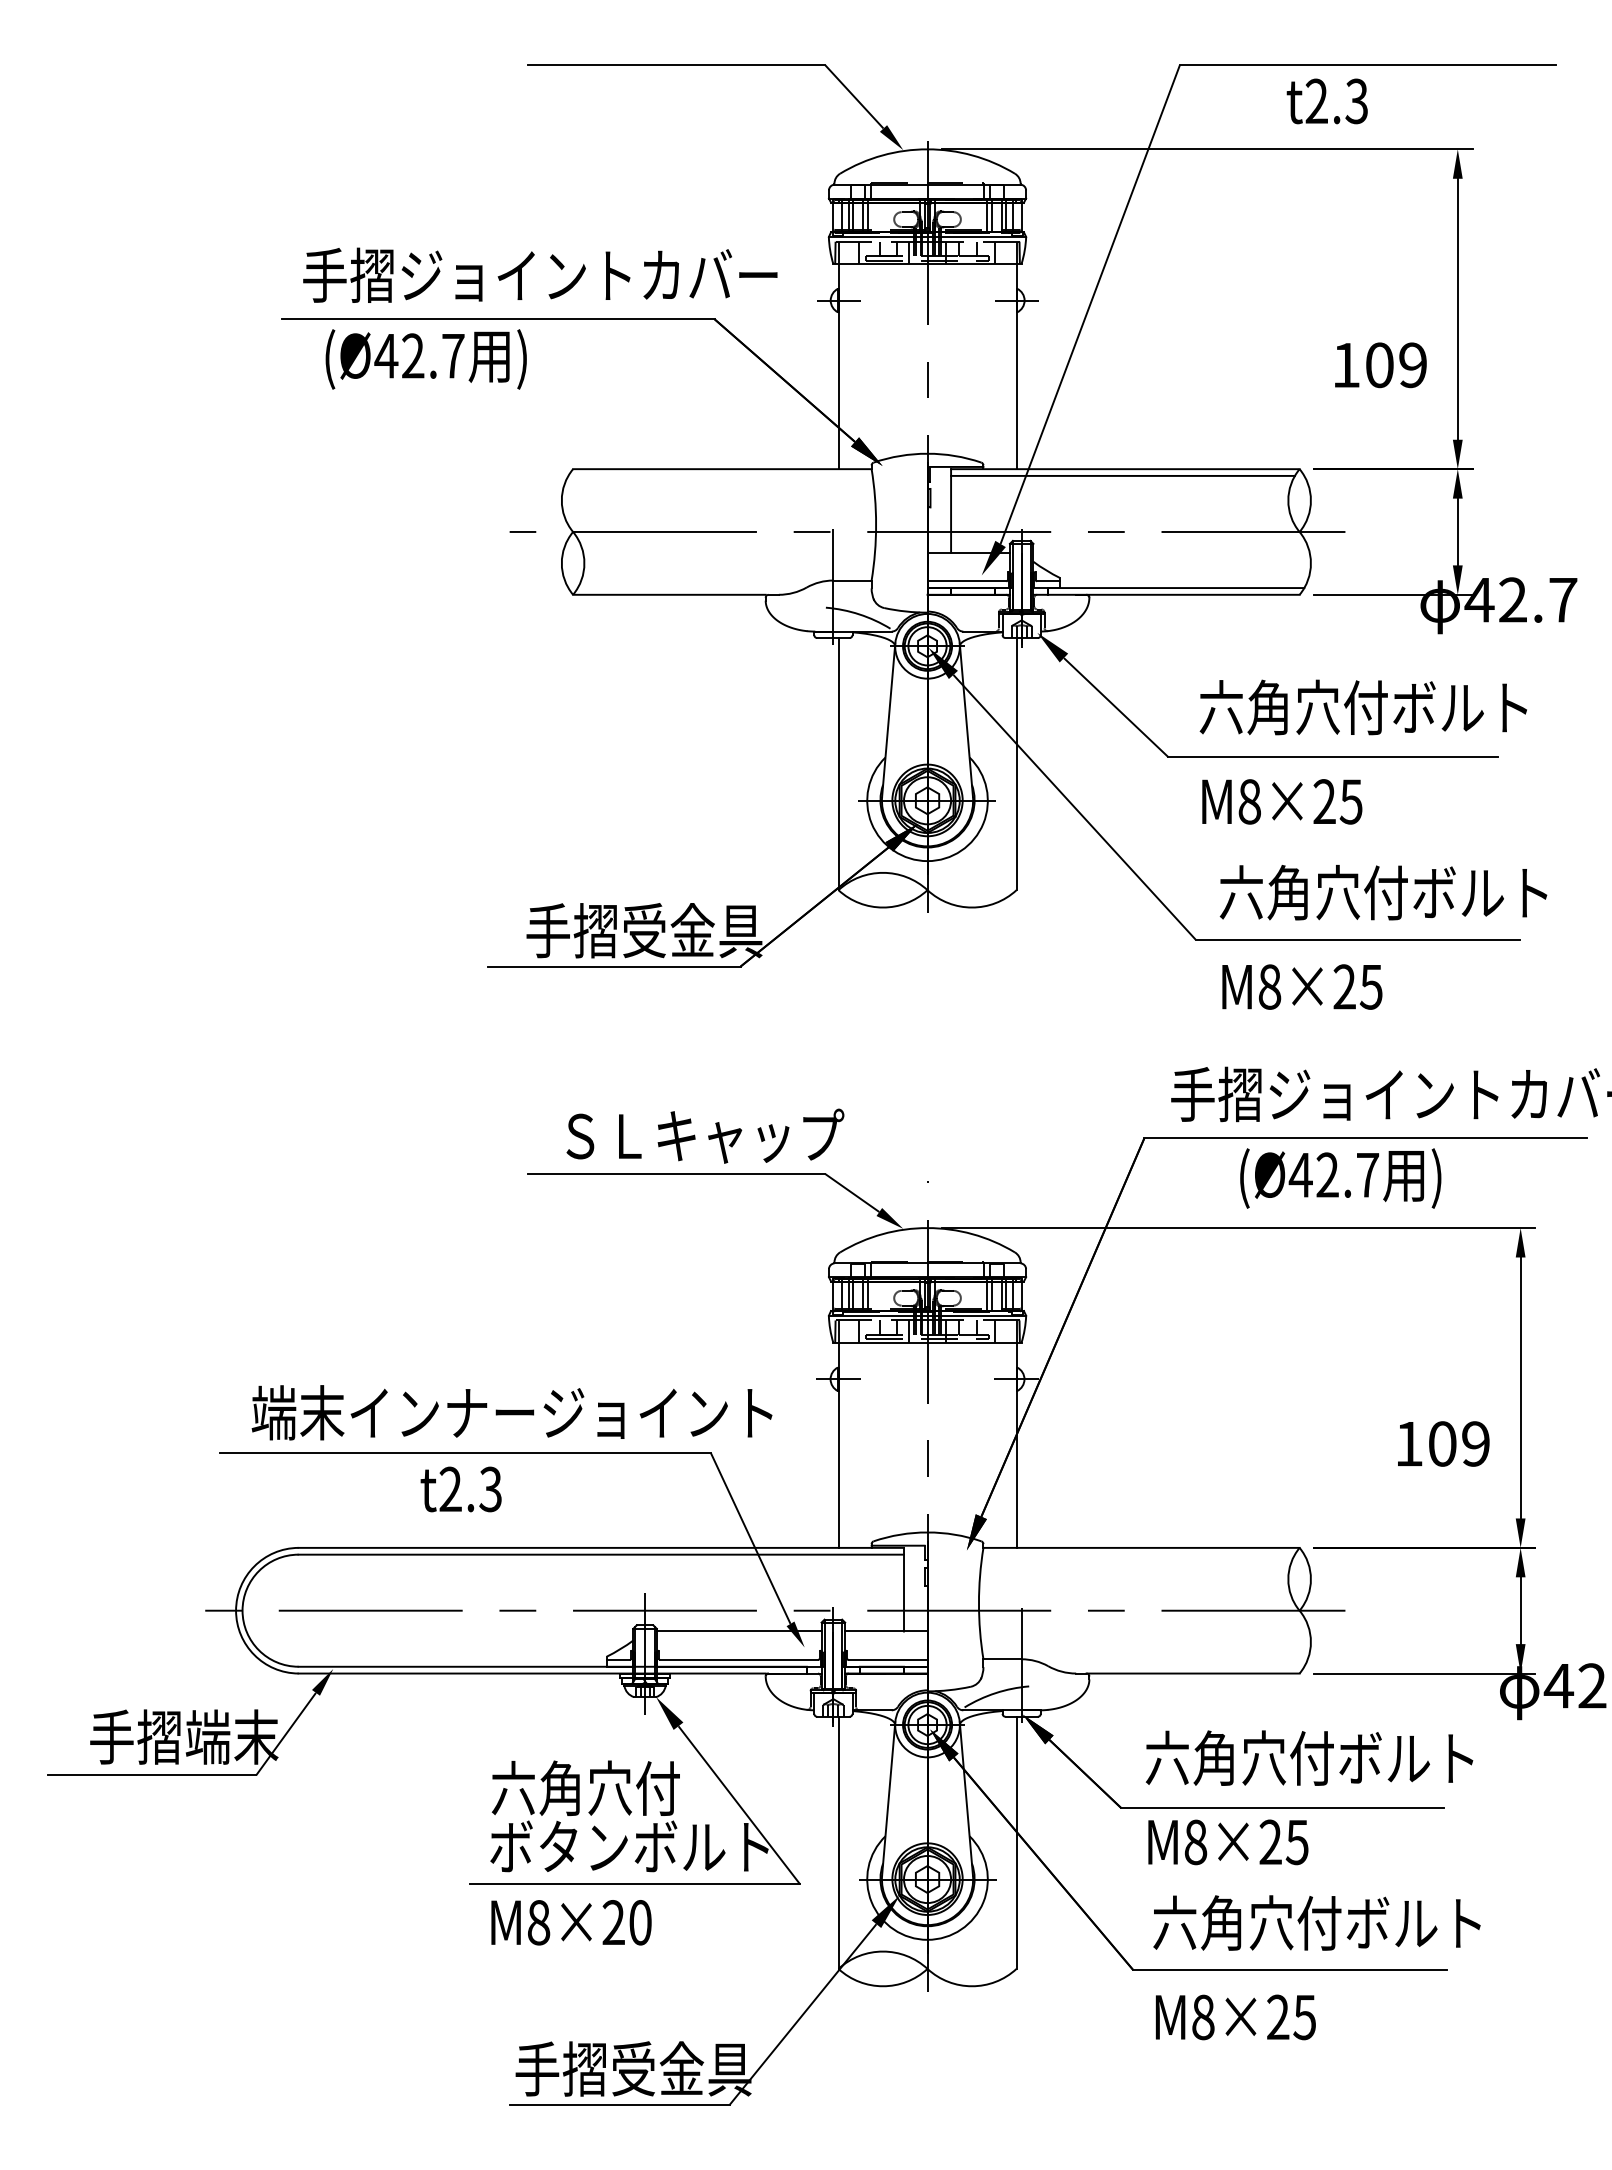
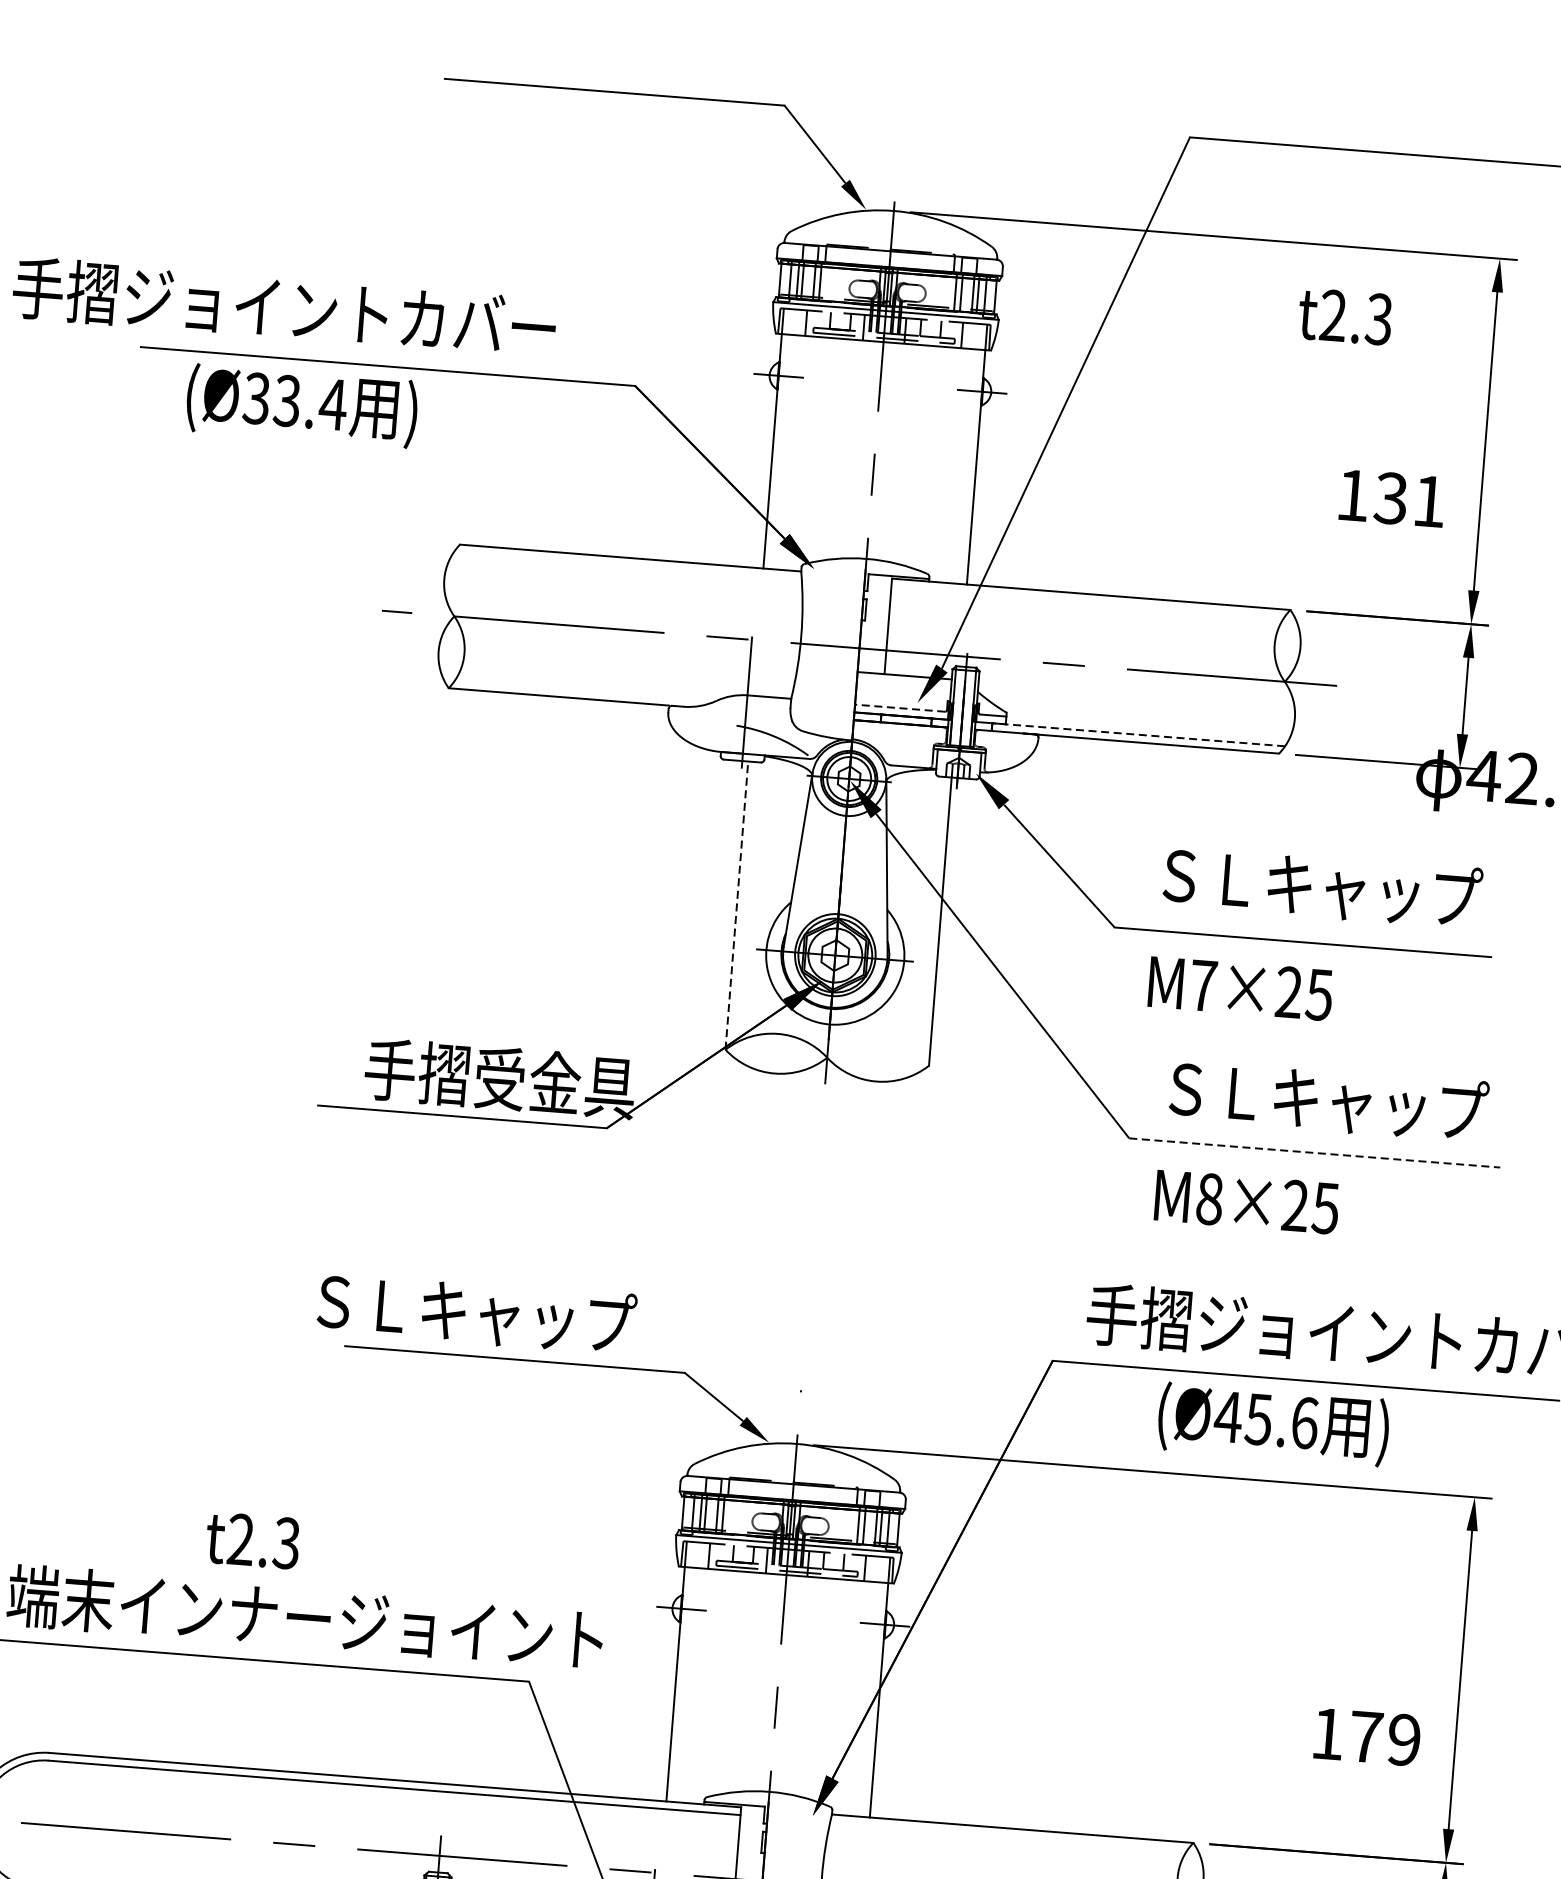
text: (1326, 101) -> (1344, 316), moved
text: (540, 274) -> (284, 306), moved
text: (419, 355) -> (294, 400), (Ø42.7 -> (Ø33.4
text: (1395, 365) -> (1409, 500), 109 -> 131
line: (1122, 475) -> (1087, 601), removed
line: (966, 581) -> (899, 708), solid -> dashed
line: (1175, 588) -> (1137, 735), solid -> dashed
text: (1362, 707) -> (1340, 888), 六角穴付ボルト -> ＳＬキャップ
line: (838, 763) -> (736, 904), solid -> dashed
text: (1249, 801) -> (1203, 985), M8×25 -> M7×25
text: (1383, 892) -> (1348, 1101), 六角穴付ボルト -> ＳＬキャップ
line: (1358, 939) -> (1315, 1152), solid -> dashed
text: (705, 1135) -> (477, 1312), moved
text: (1347, 1174) -> (1281, 1420), (Ø42.7 -> (Ø45.6
text: (1442, 1443) -> (1366, 1736), 109 -> 179
text: (460, 1489) -> (252, 1540), moved

